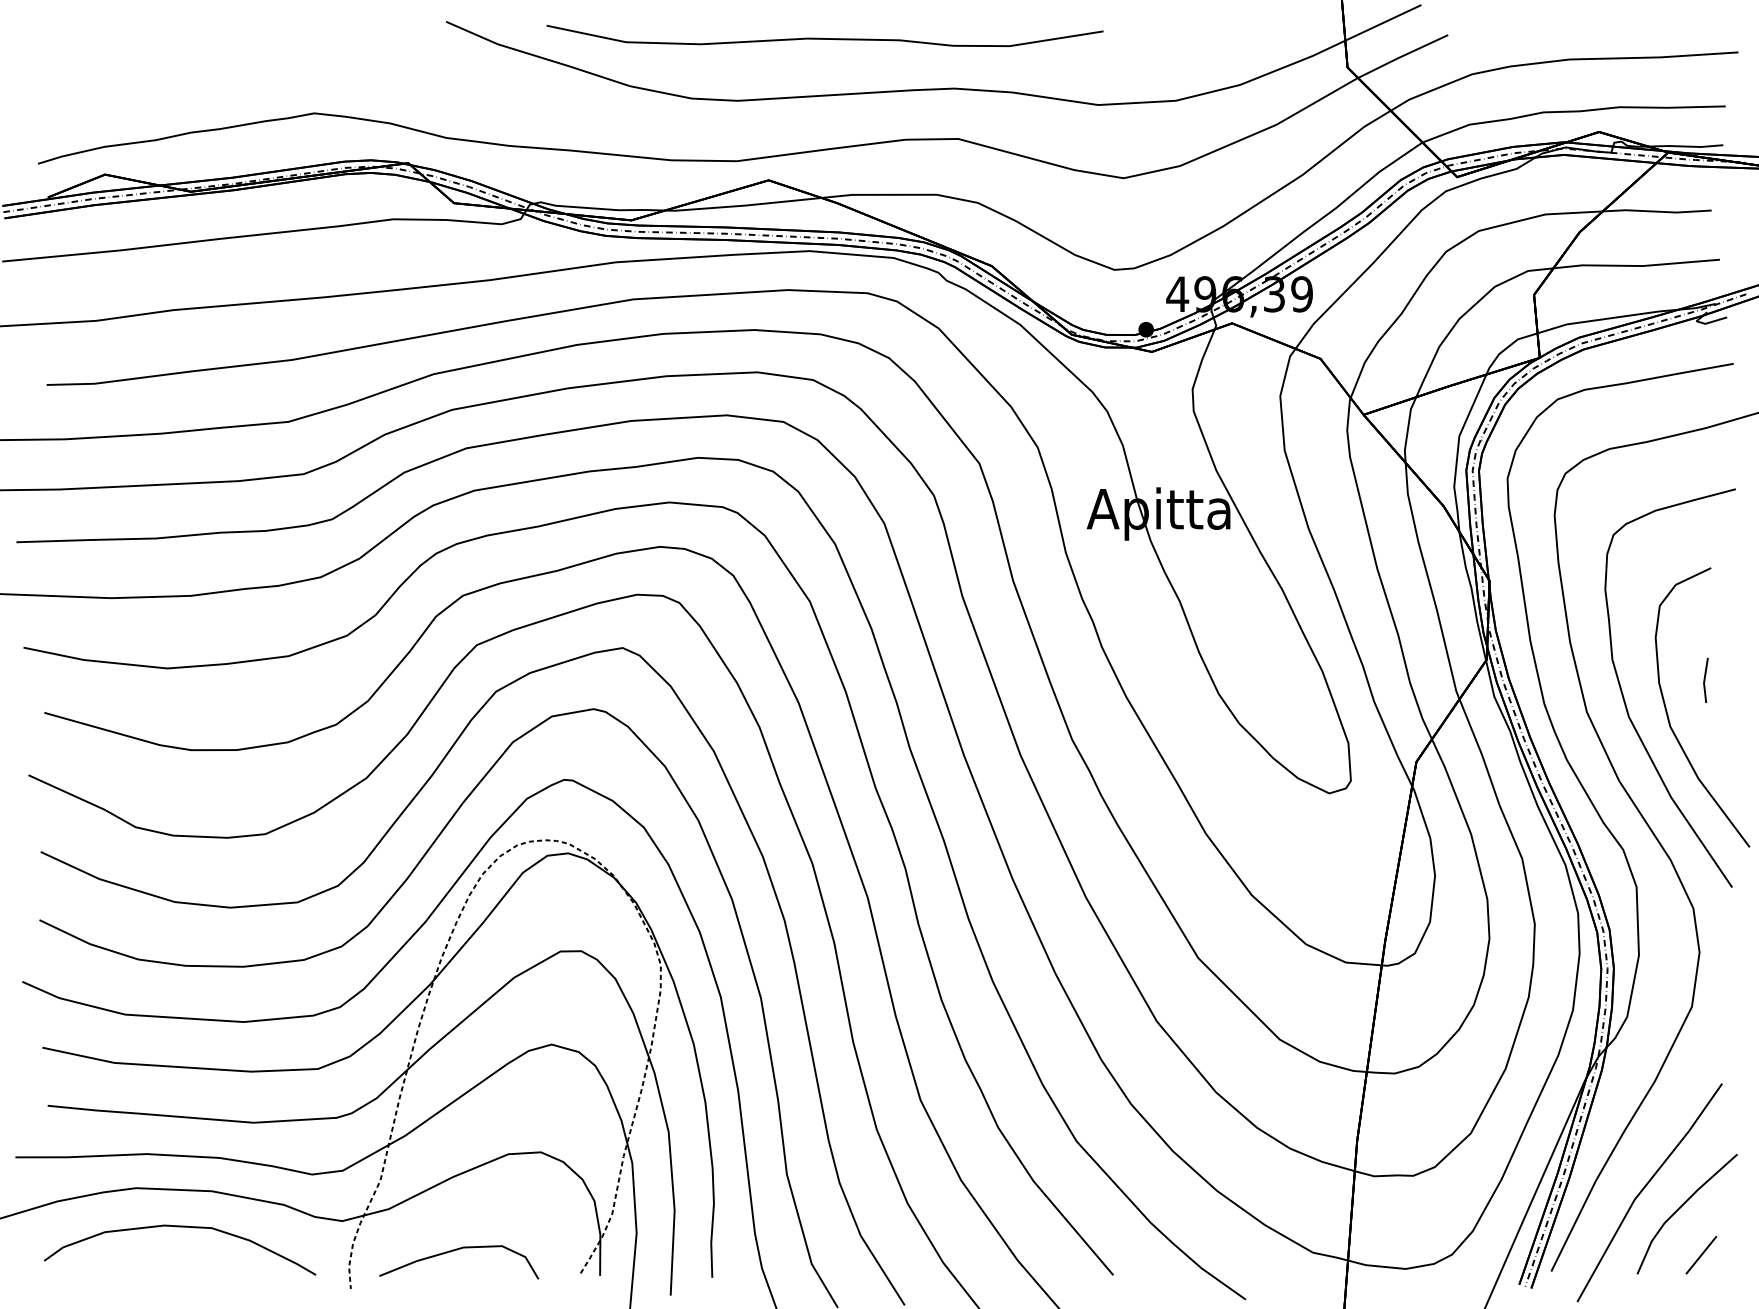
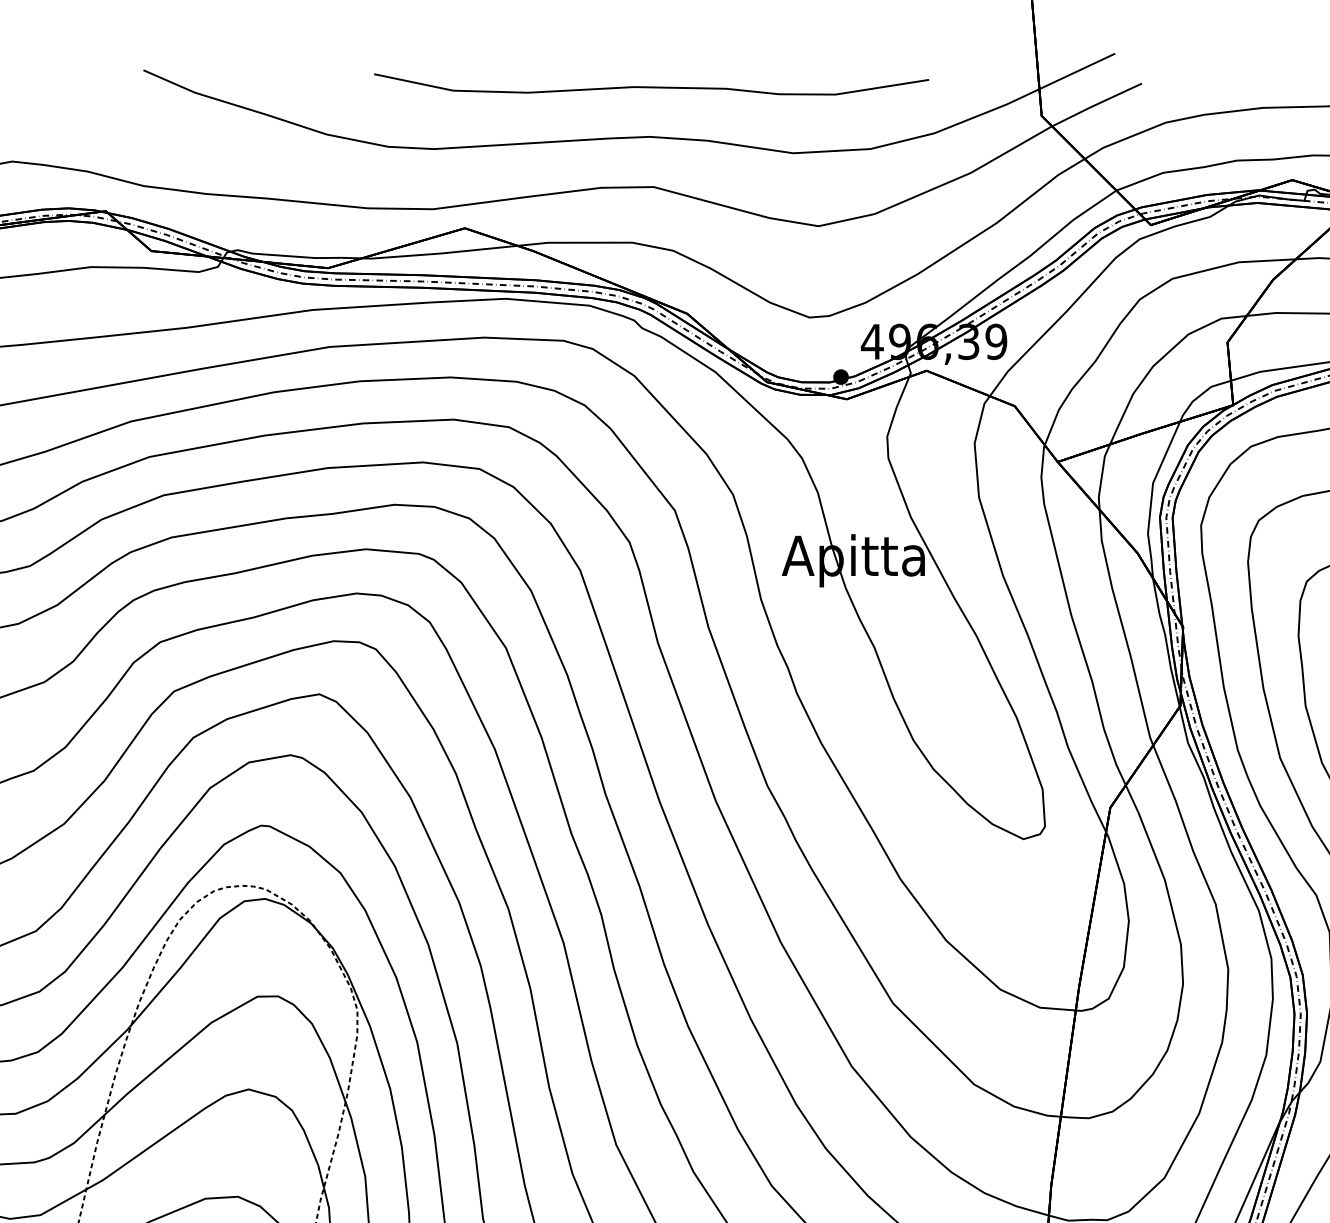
curve: (824, 38) -> (651, 86), moved

